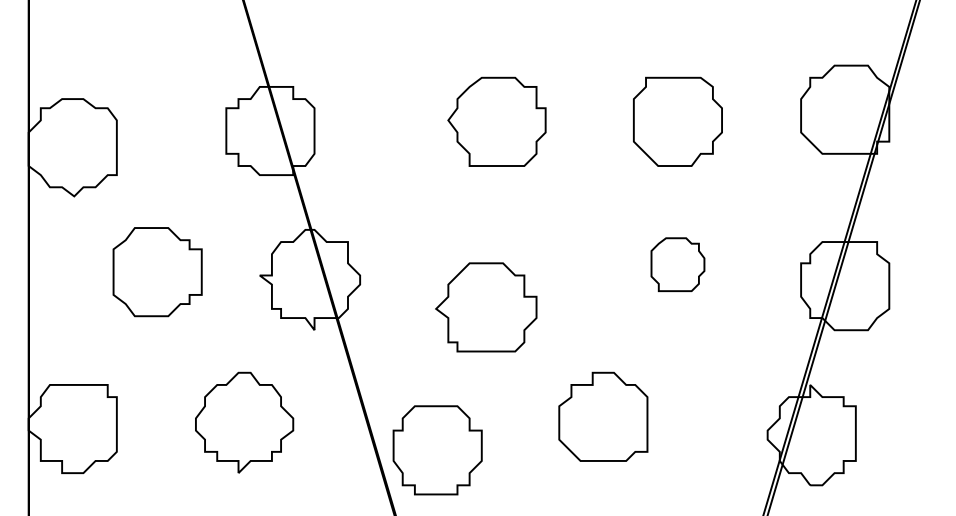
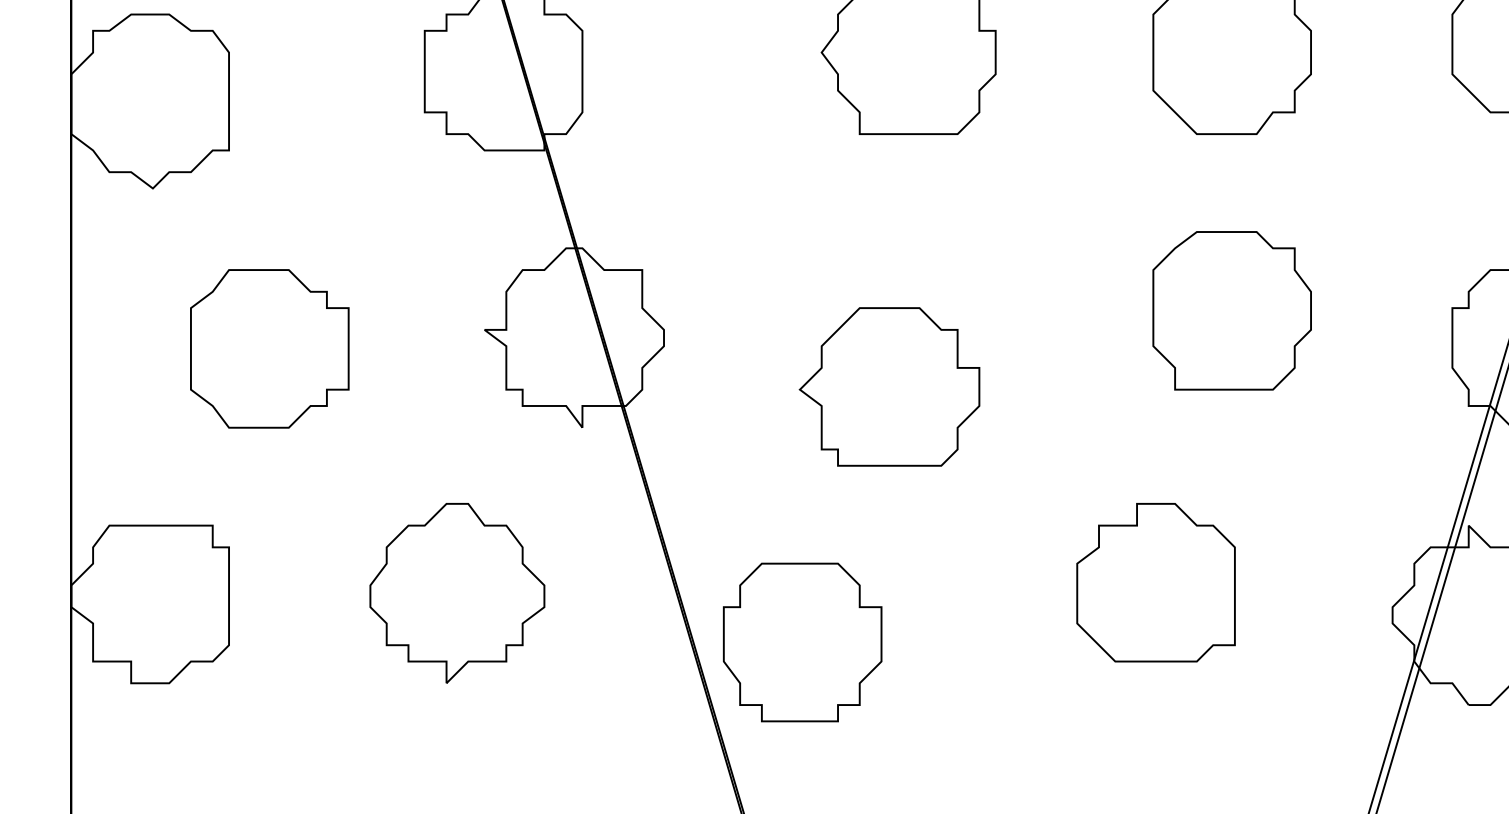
part: (677, 264) -> (1231, 310), size x1.67
part: (157, 272) -> (269, 349), moved
part: (603, 416) -> (1156, 581), moved

